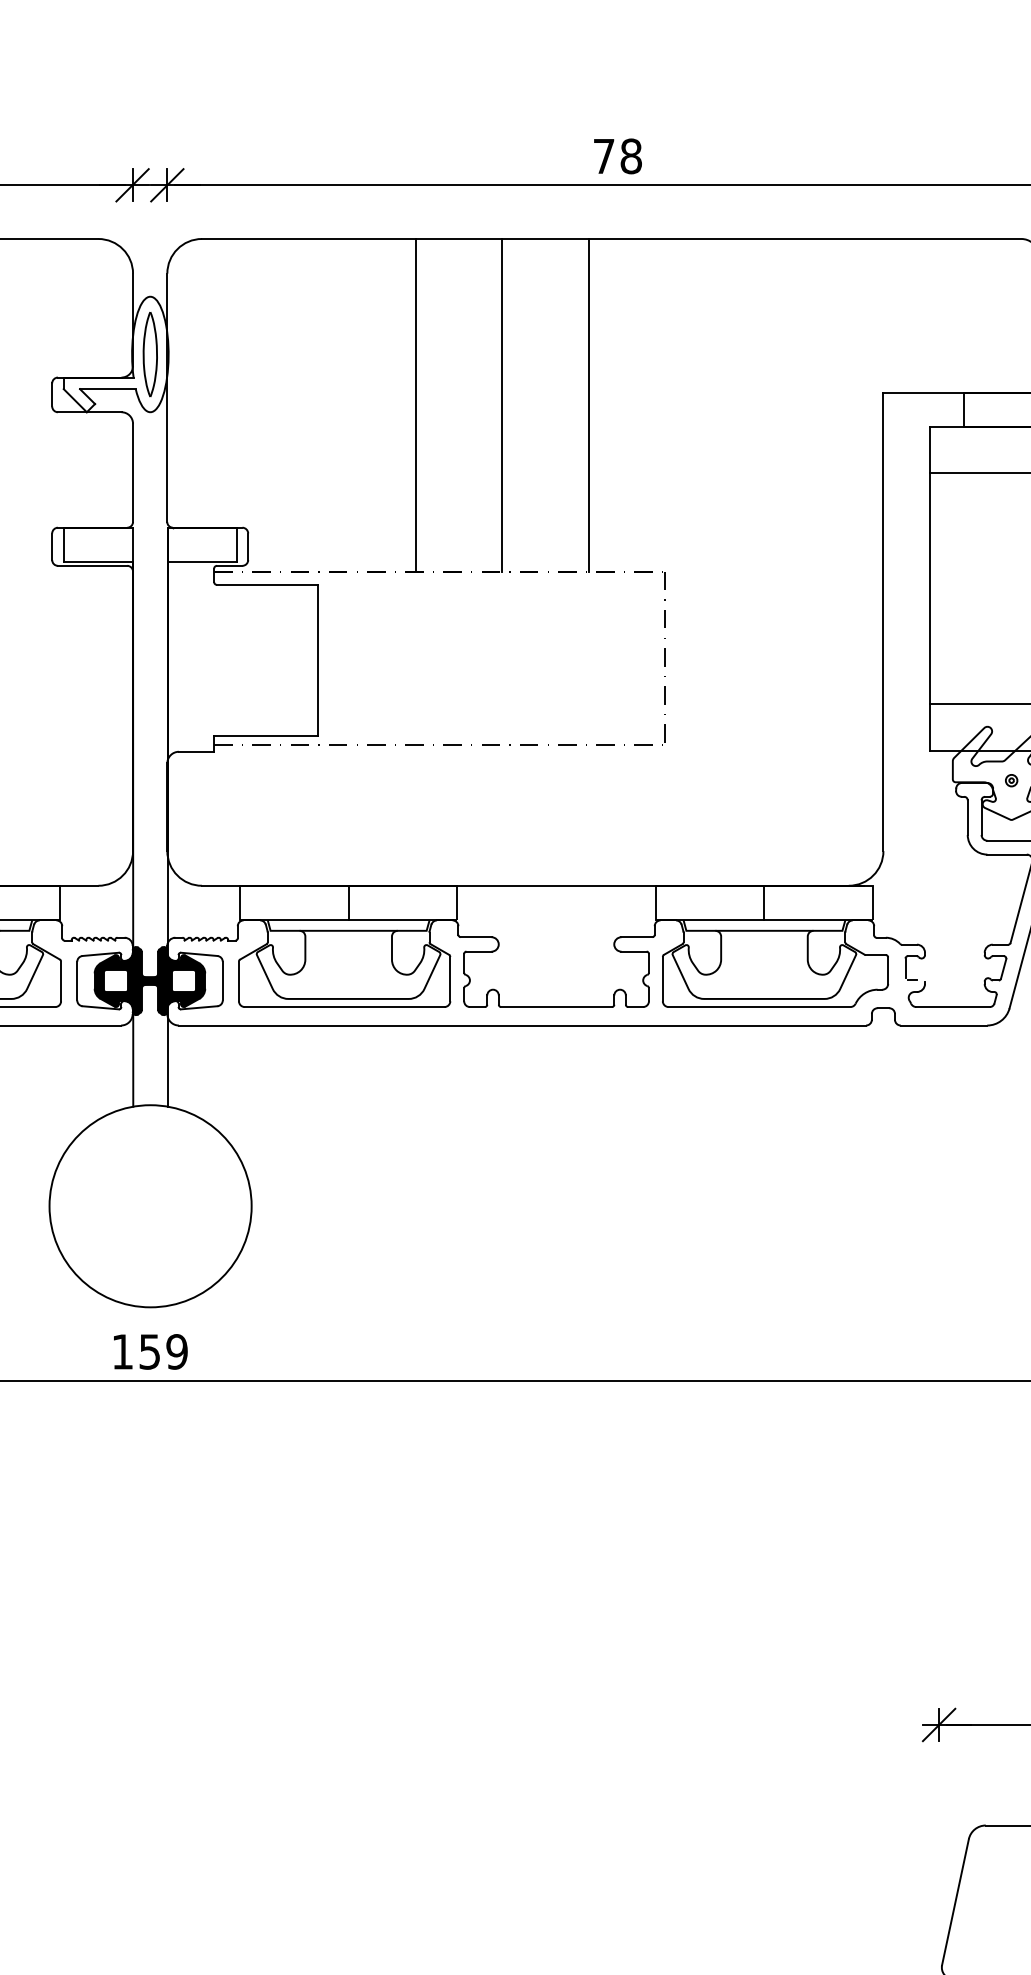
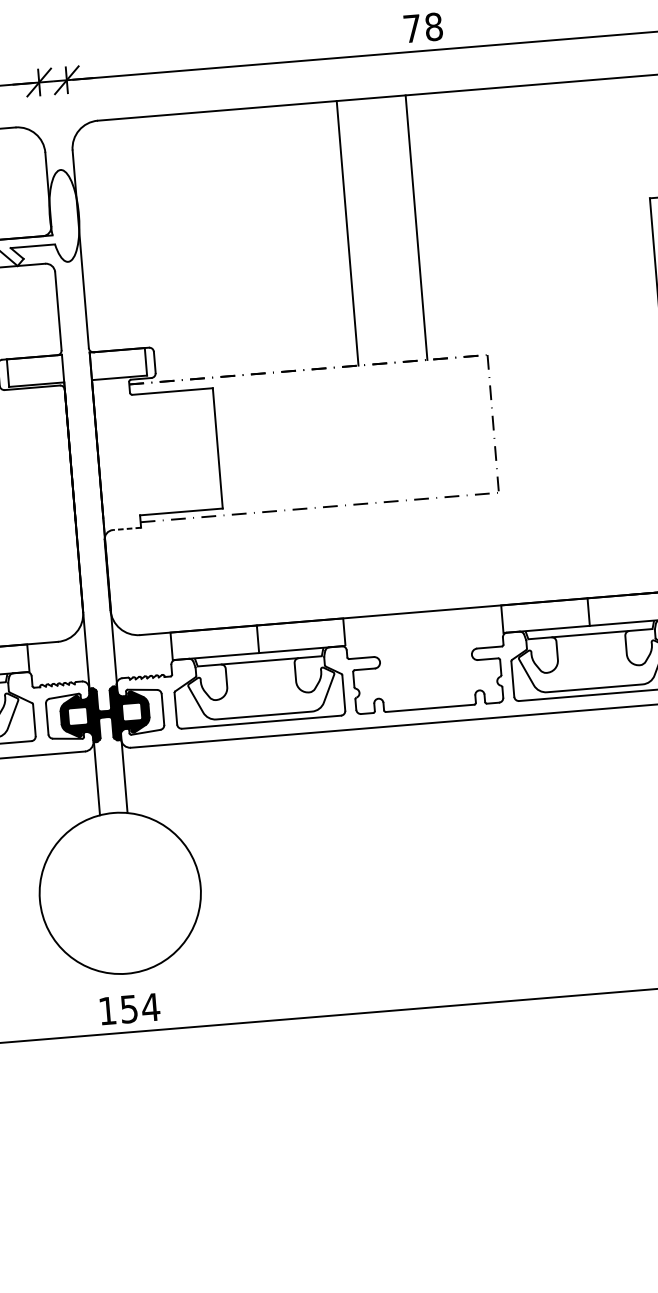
part: (149, 354) -> (63, 215), removed
line: (415, 405) -> (278, 239), removed
line: (196, 751) -> (127, 528), solid -> dashed
text: (176, 1351) -> (150, 1007), 159 -> 154

